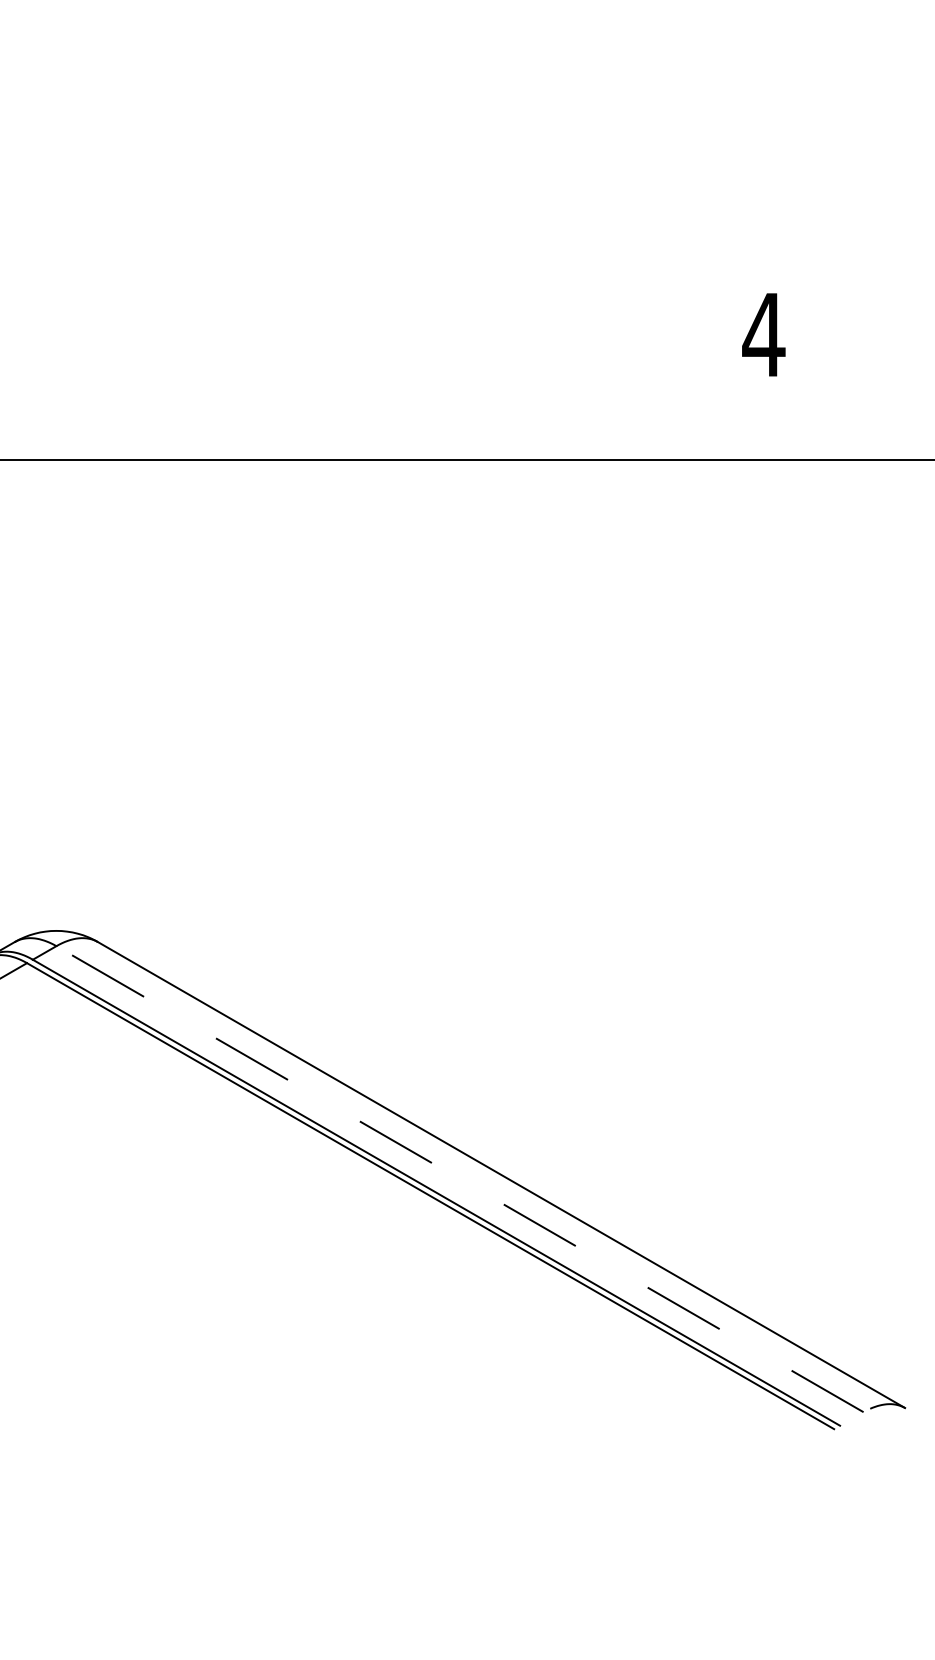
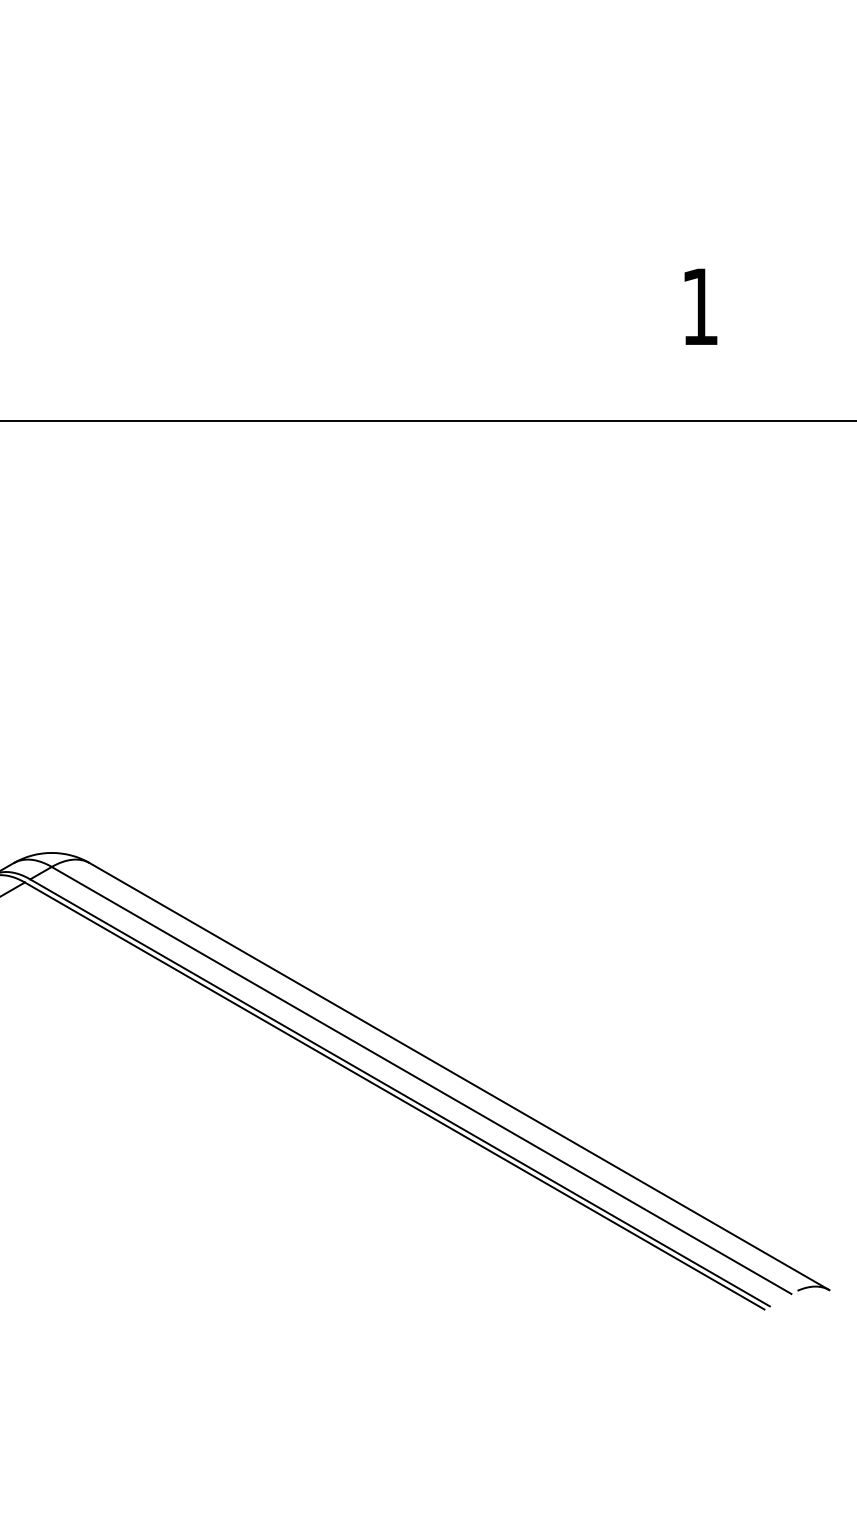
text: (763, 334) -> (699, 306), 4 -> 1
line: (459, 1178) -> (421, 1079), dashed -> solid

